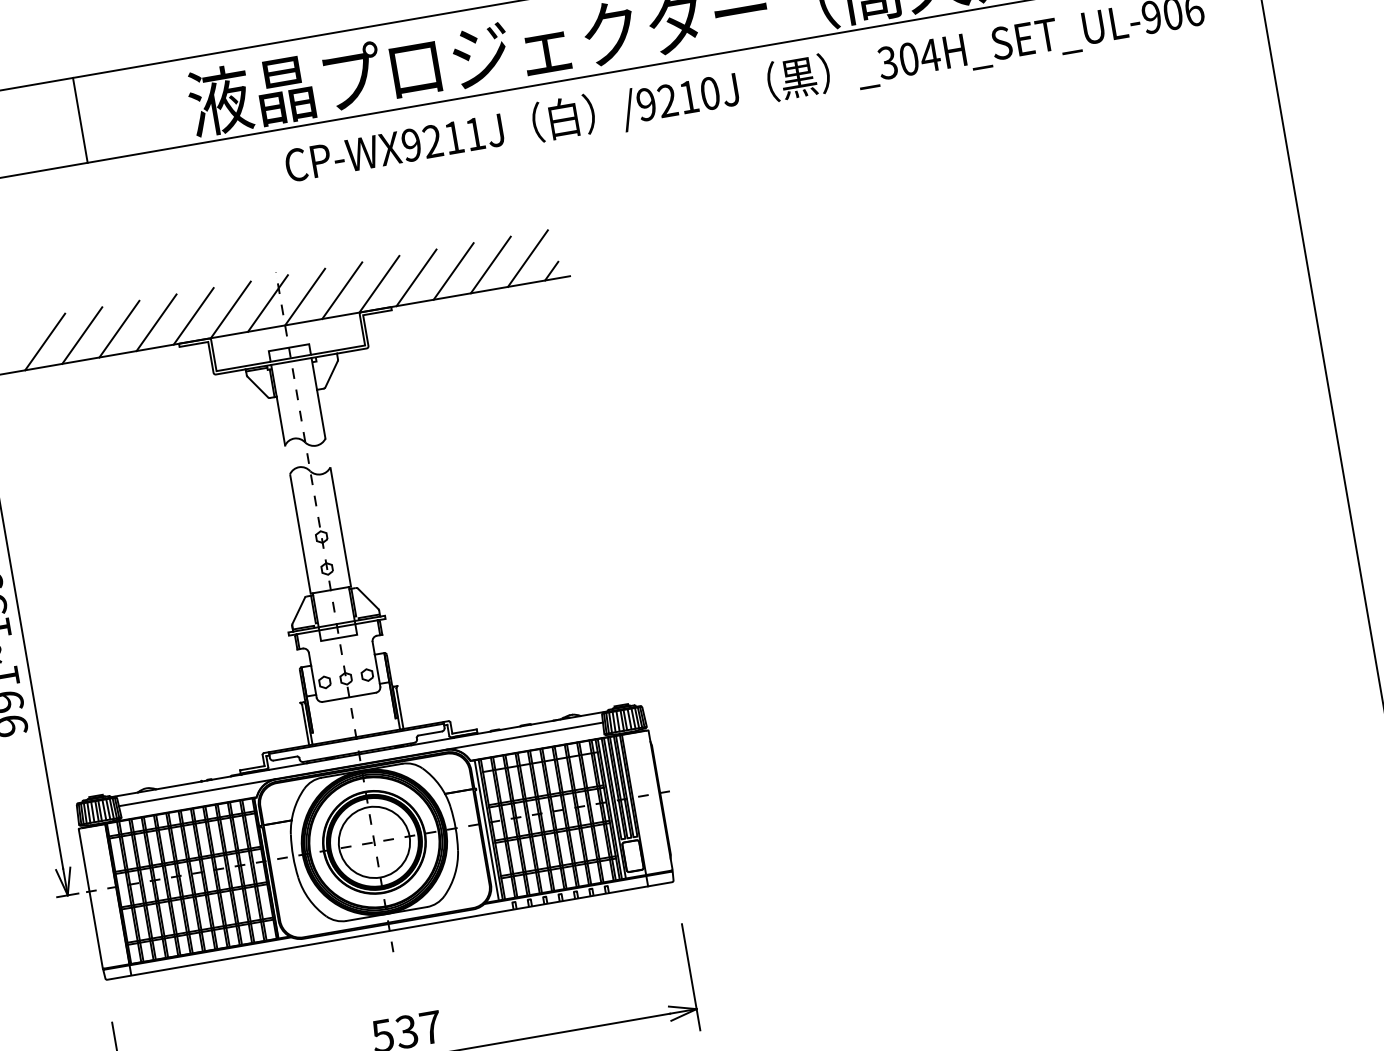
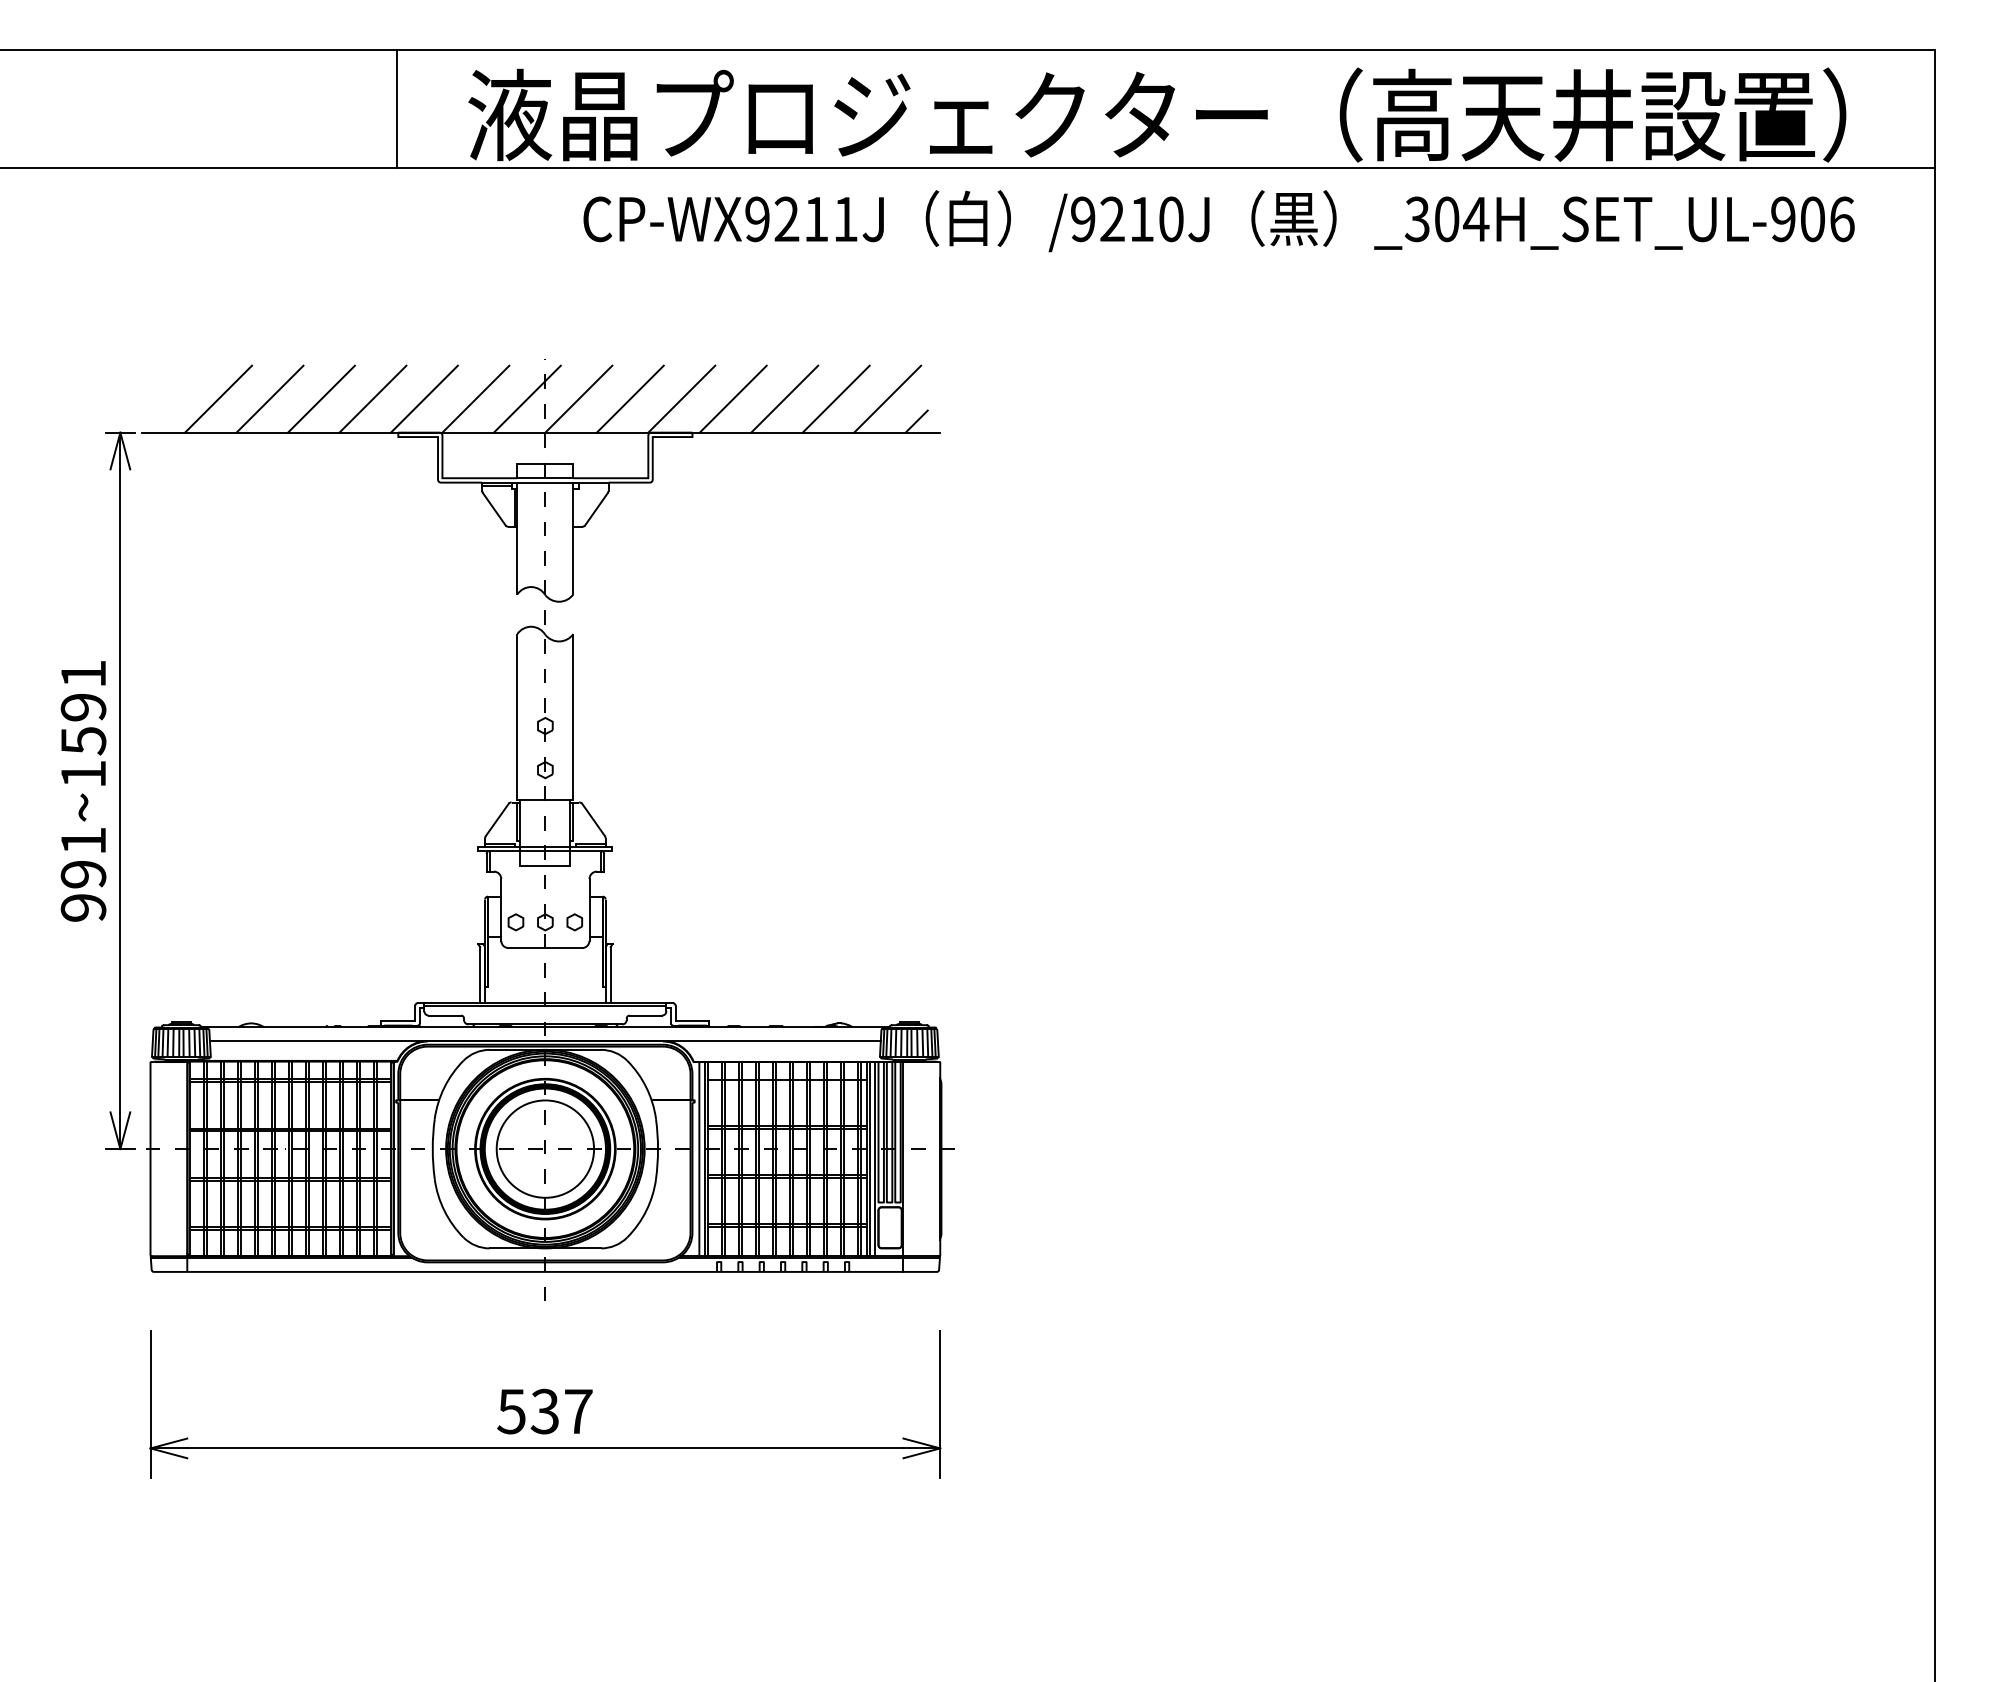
line: (80, 119) -> (397, 108), moved

